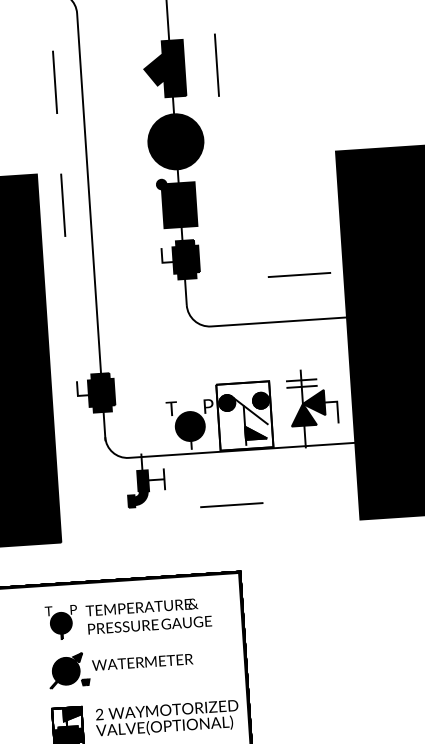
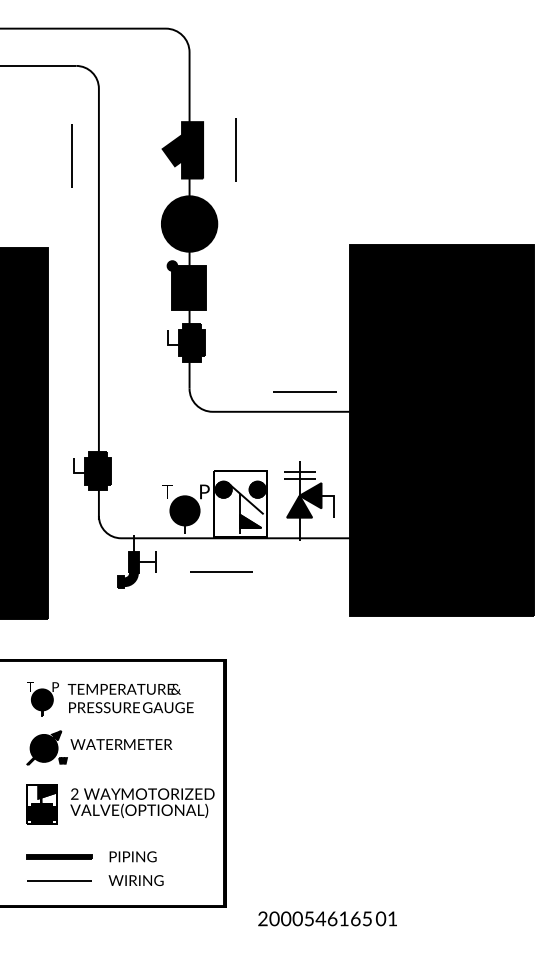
line: (62, 204) -> (71, 279), removed
line: (299, 274) -> (304, 391), moved
line: (231, 505) -> (221, 571), moved

